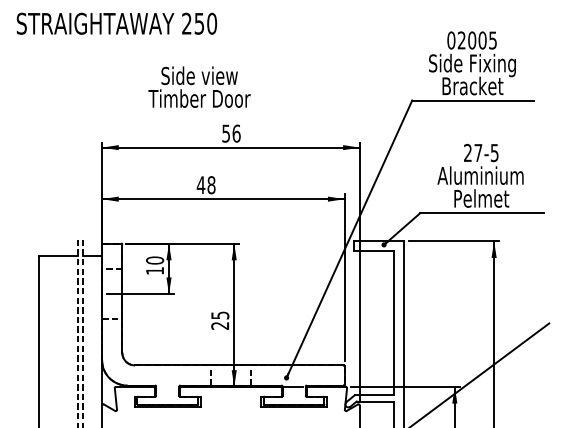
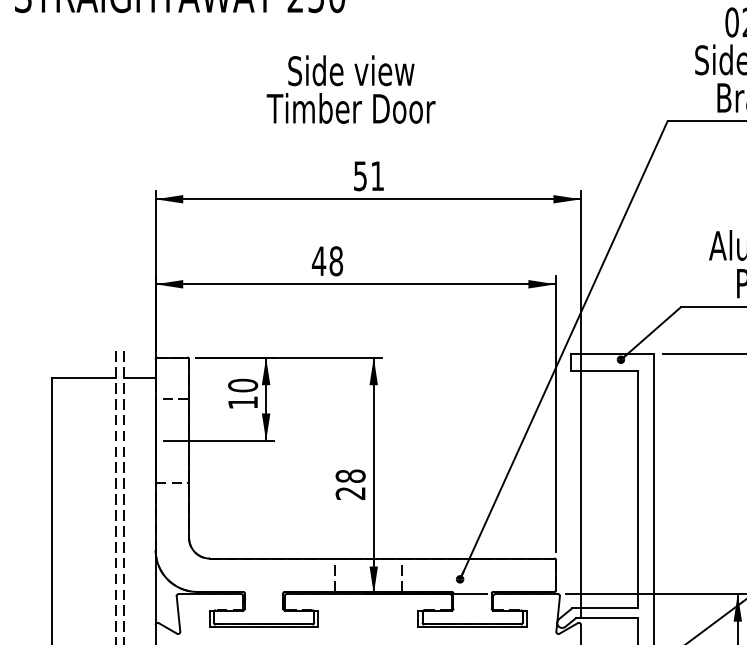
text: (199, 86) -> (351, 88), moved
text: (236, 133) -> (377, 175), 56 -> 51
text: (220, 315) -> (351, 476), 25 -> 28

